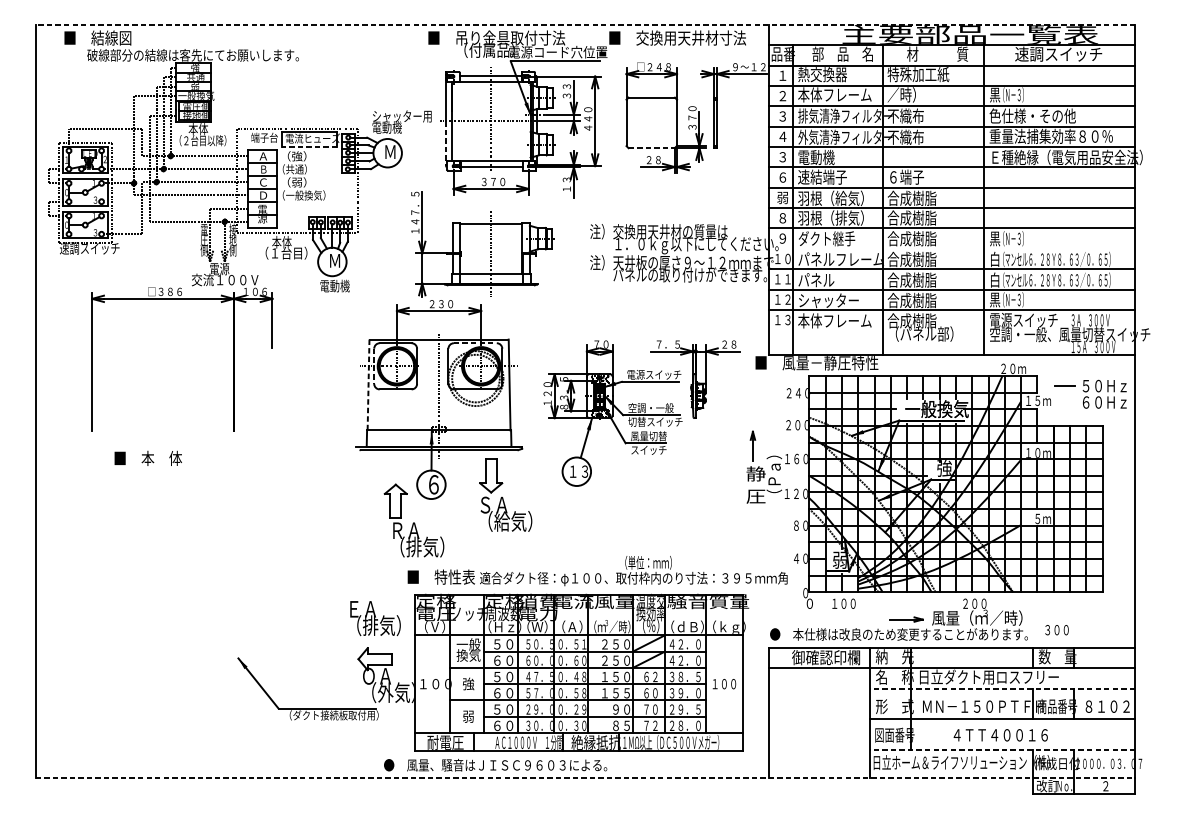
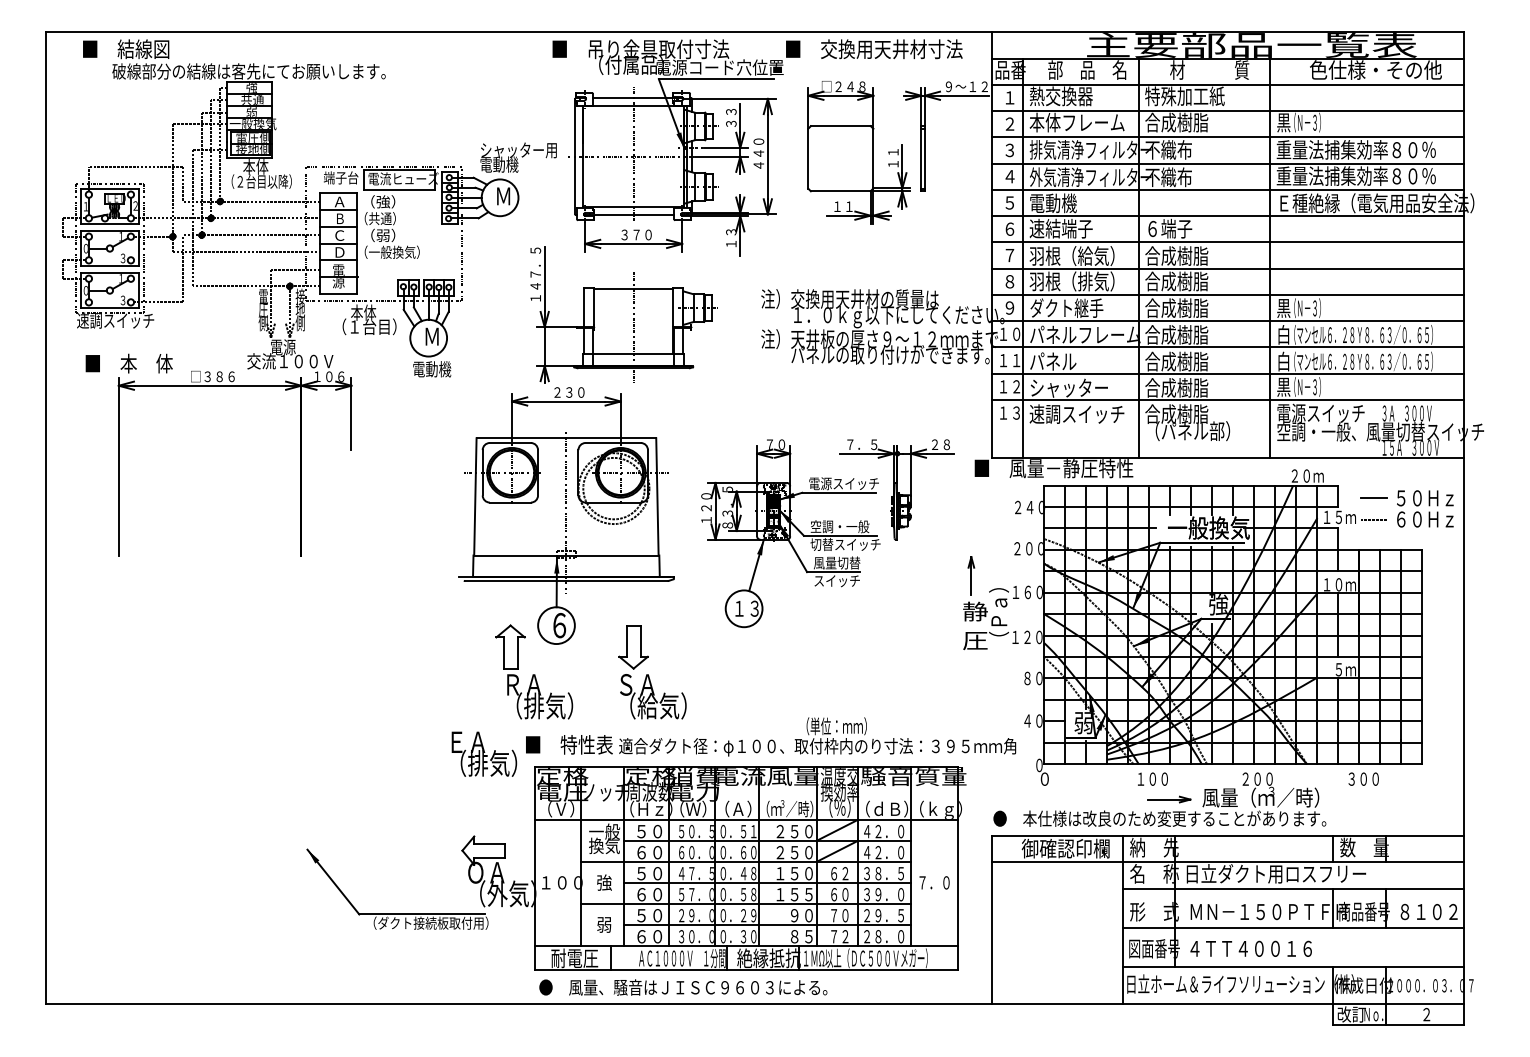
line: (584, 25) -> (754, 32), dashed -> solid
text: (1066, 53) -> (1375, 69), 速調スイッチ -> 色仕様・その他
text: (911, 94) -> (1176, 122), ／時） -> 合成樹脂
text: (1050, 115) -> (1355, 149), 色仕様・その他 -> 重量法捕集効率８０％
text: (692, 118) -> (893, 152), ３７０ -> １１
line: (446, 143) -> (575, 185), dashed -> solid
line: (309, 146) -> (399, 189), dashed -> solid
line: (651, 148) -> (840, 191), dashed -> solid
text: (782, 156) -> (1009, 202), ３ -> ５
text: (653, 159) -> (843, 206), ２８ -> １１
text: (782, 197) -> (1009, 255), 弱 -> ７
line: (951, 249) -> (1227, 321), added
text: (834, 320) -> (1076, 413), 本体フレーム -> 速調スイッチ
line: (475, 343) -> (613, 443), dashed -> solid
line: (374, 366) -> (482, 472), dashed -> solid
line: (368, 384) -> (475, 496), dashed -> solid
line: (1064, 402) -> (1373, 519), added
text: (147, 458) -> (128, 363), moved
part: (505, 495) -> (652, 672), moved
text: (843, 603) -> (1152, 778), moved
text: (375, 617) -> (484, 753), moved
text: (1056, 629) -> (1363, 778), moved
text: (719, 683) -> (928, 882), １００ -> ７．０
line: (1002, 688) -> (1293, 888), dashed -> solid
text: (1000, 735) -> (1250, 948), moved
line: (1002, 749) -> (1293, 967), dashed -> solid
text: (495, 765) -> (683, 987), moved
line: (585, 778) -> (755, 1004), dashed -> solid

